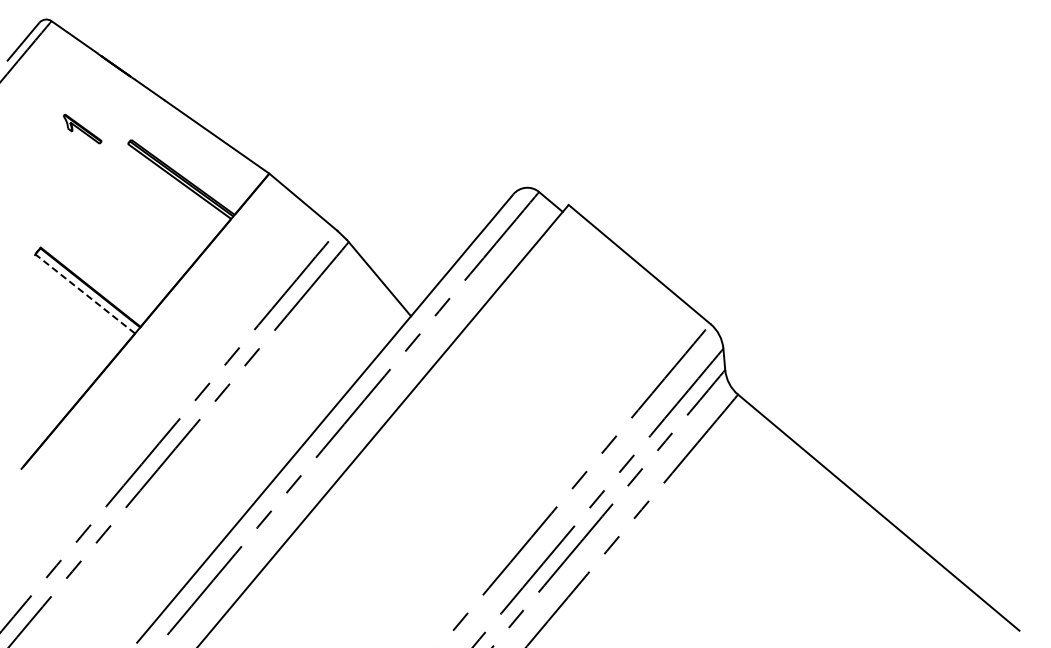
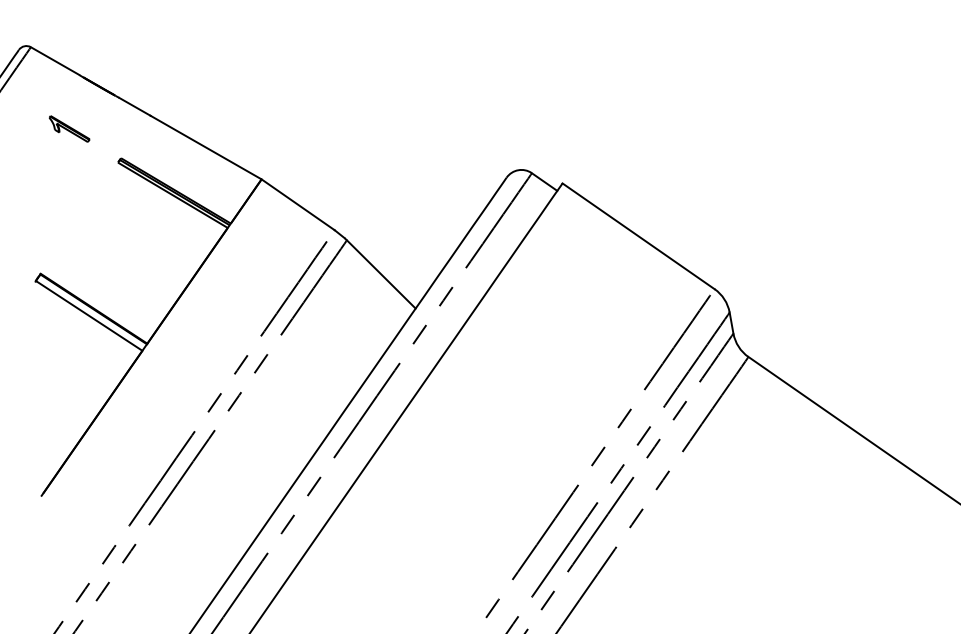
part: (82, 128) -> (69, 128), moved
line: (85, 293) -> (89, 315), dashed -> solid

